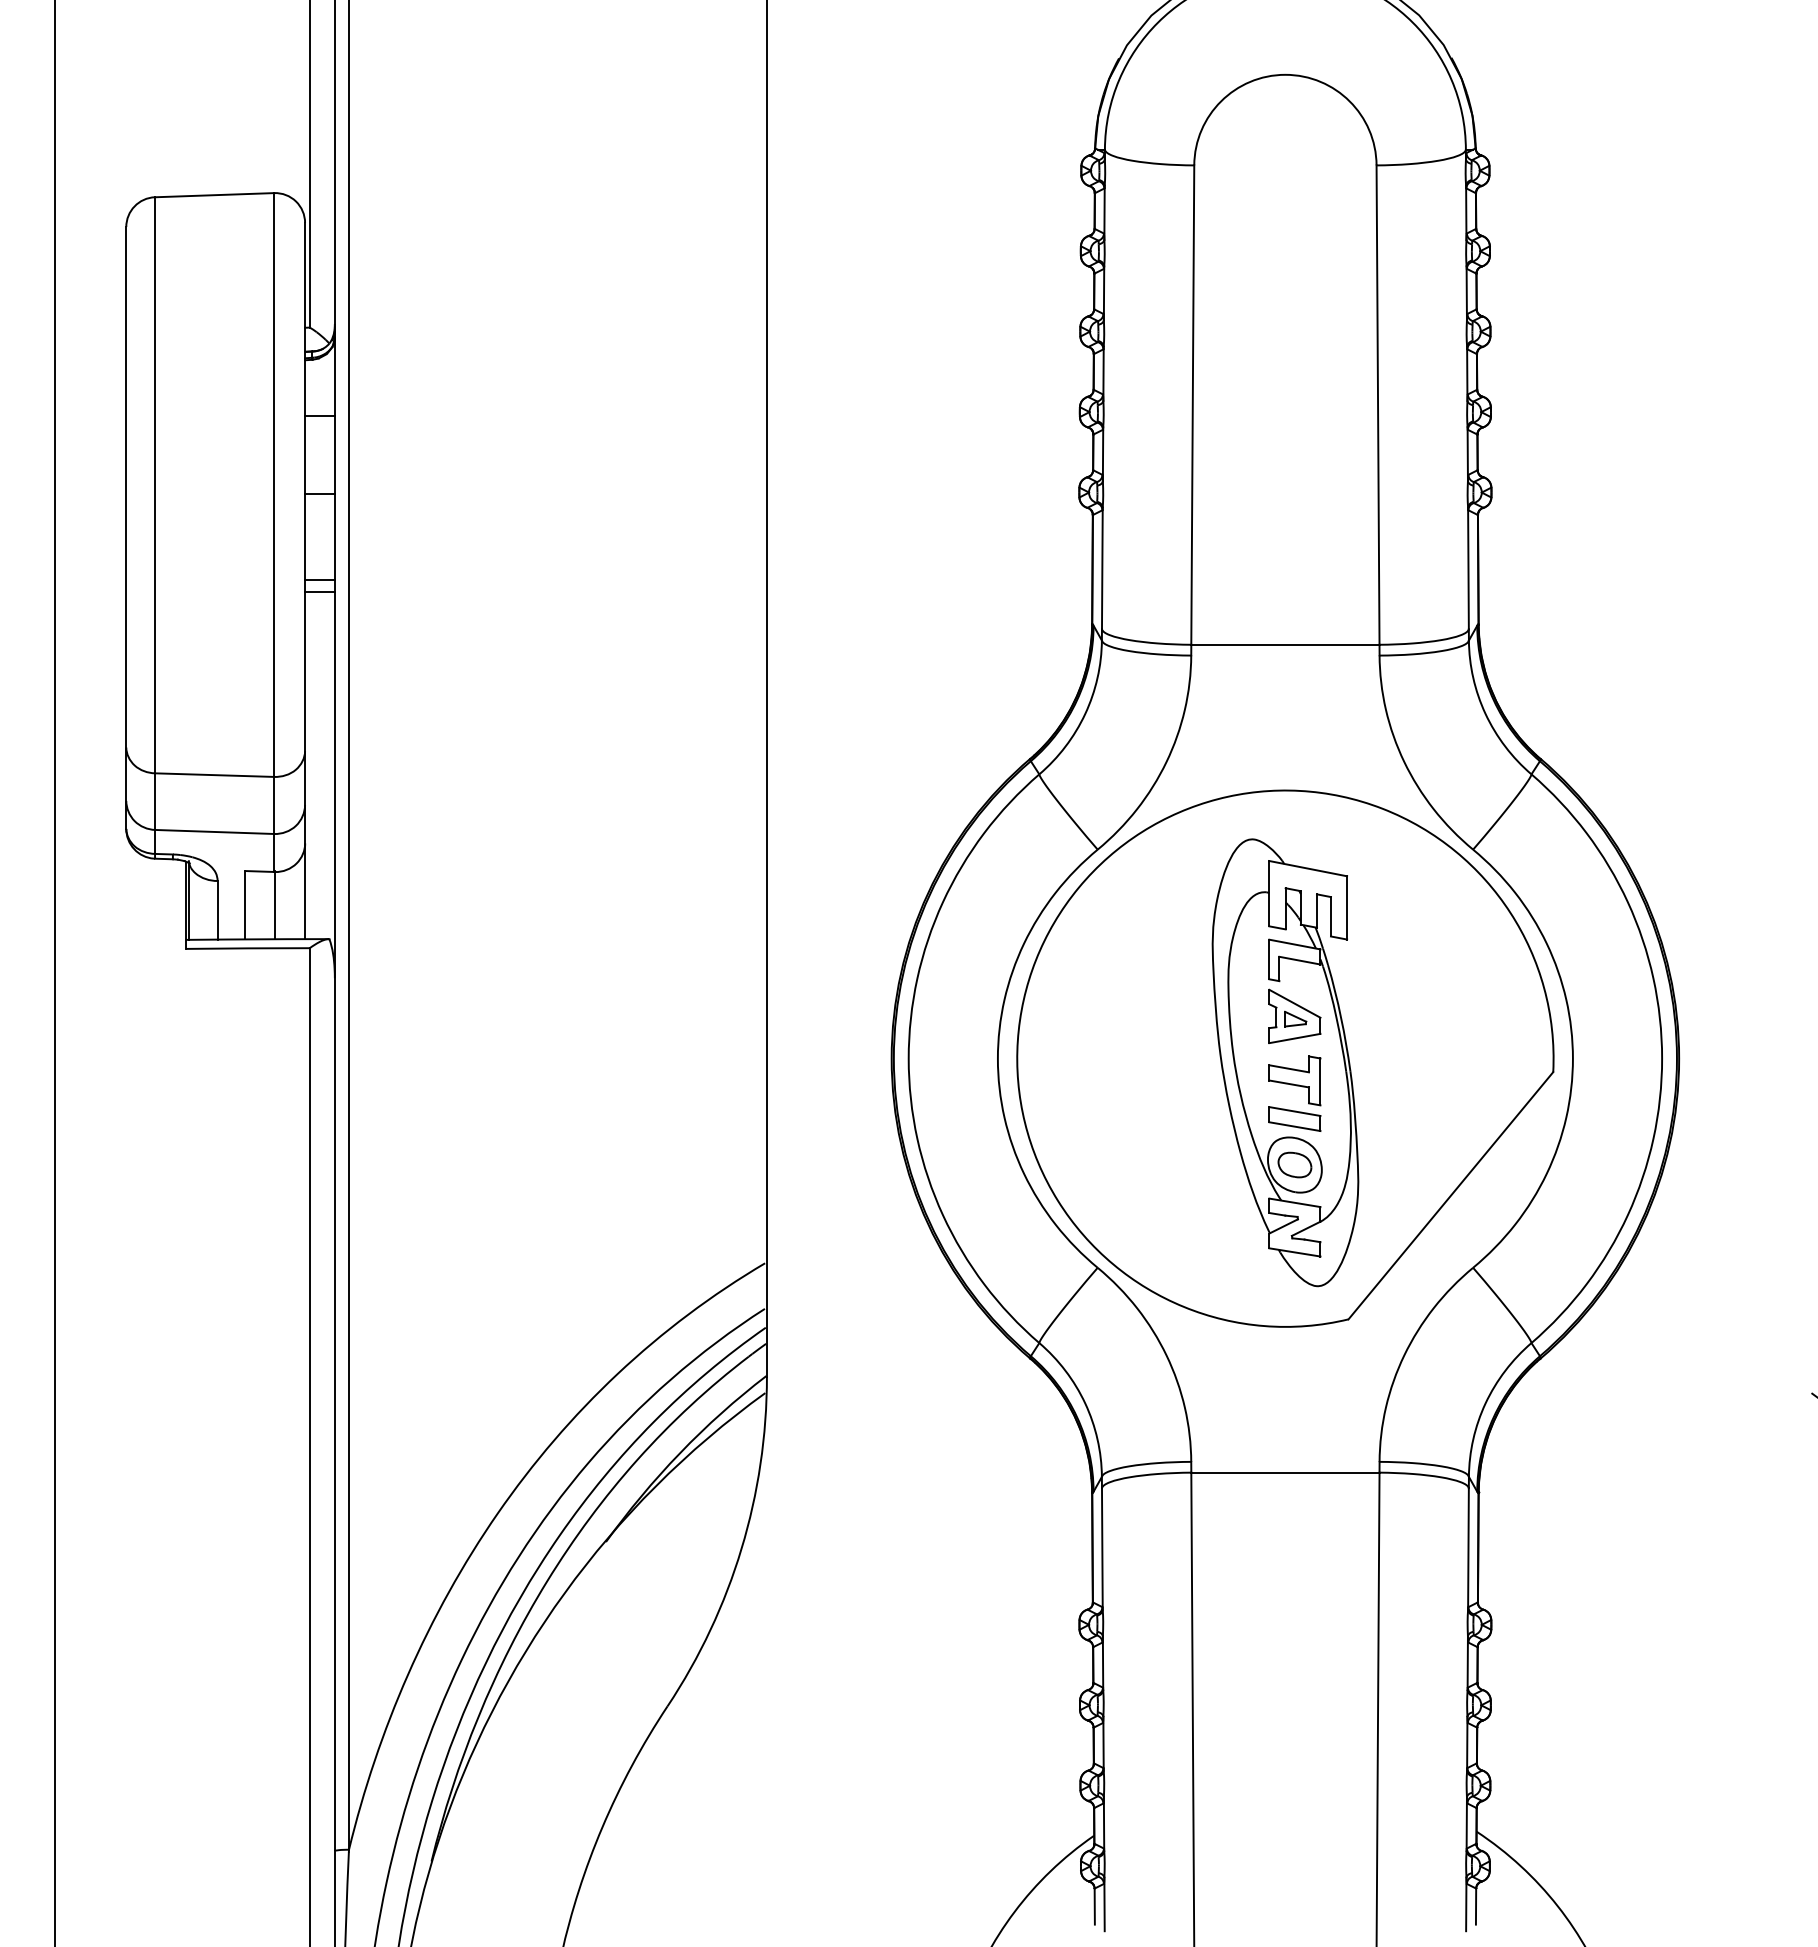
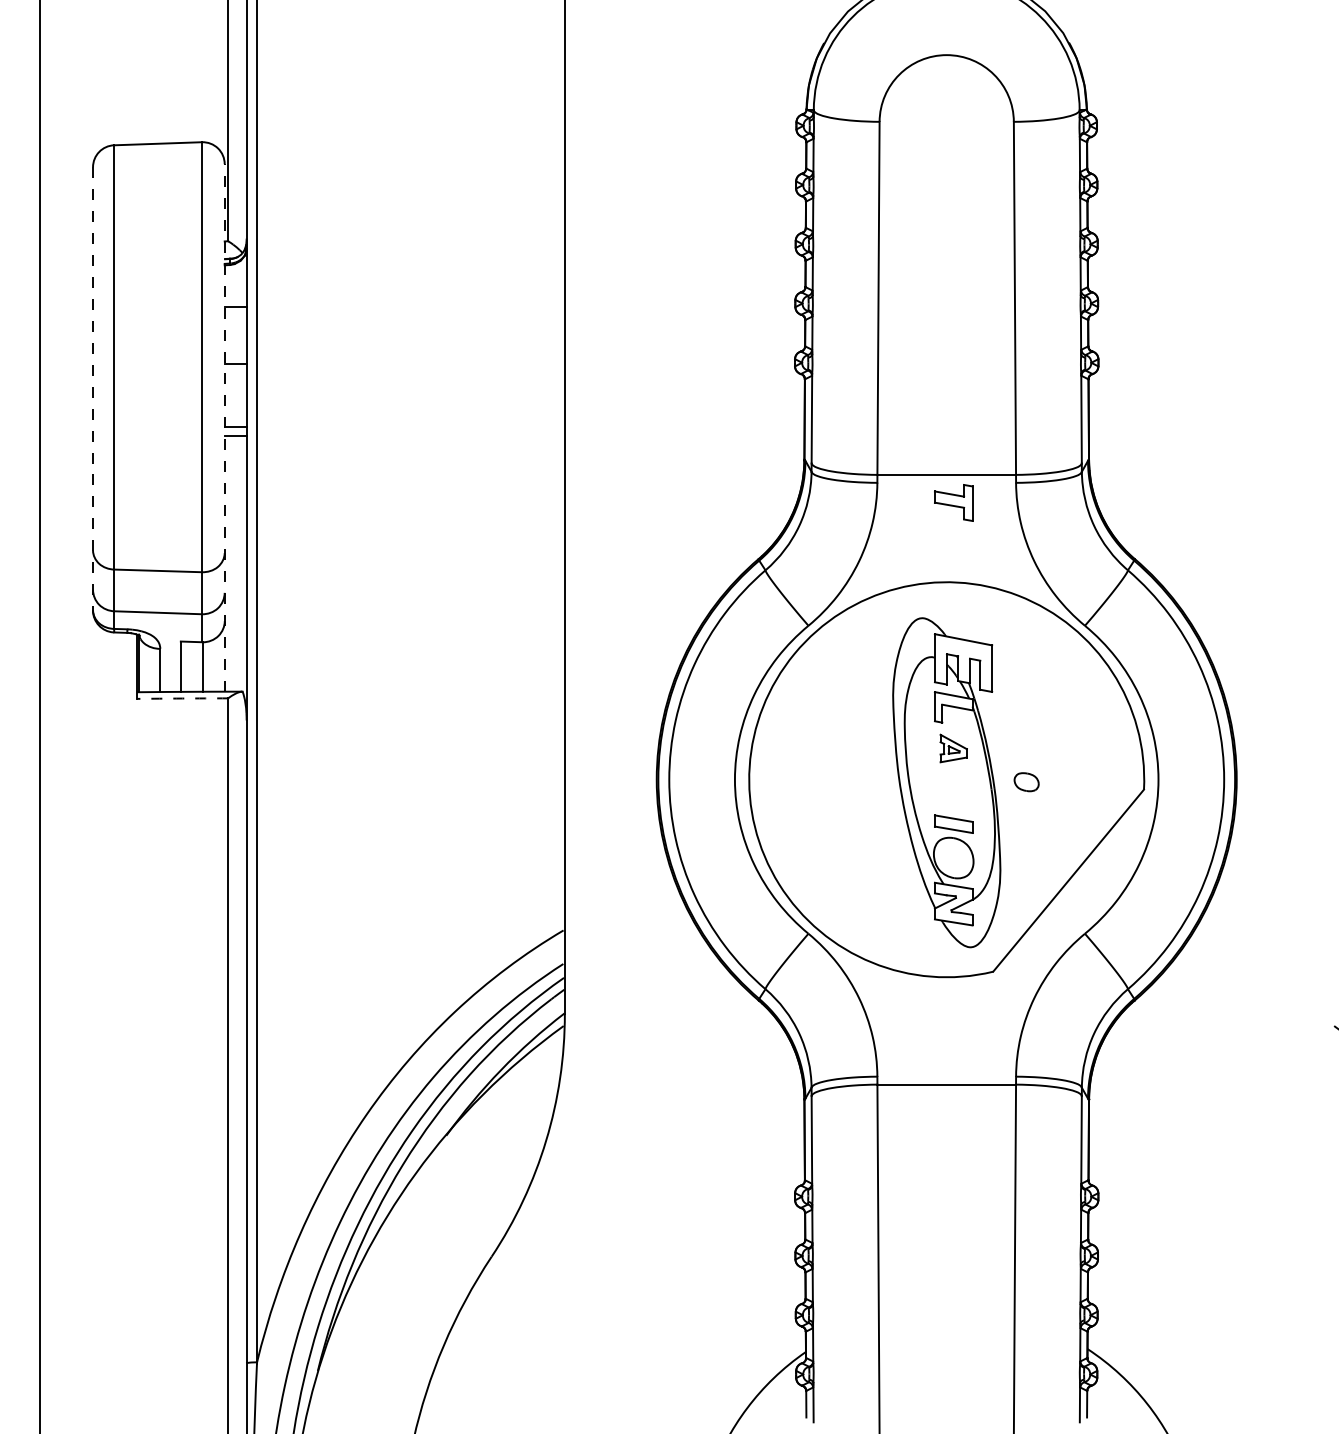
line: (126, 528) -> (93, 389), solid -> dashed
line: (305, 580) -> (225, 427), solid -> dashed
arc: (247, 948) -> (182, 698), solid -> dashed
part: (1294, 1015) -> (953, 747), size x0.7
part: (1294, 1080) -> (953, 502), moved
part: (1294, 1164) -> (1026, 781), moved

